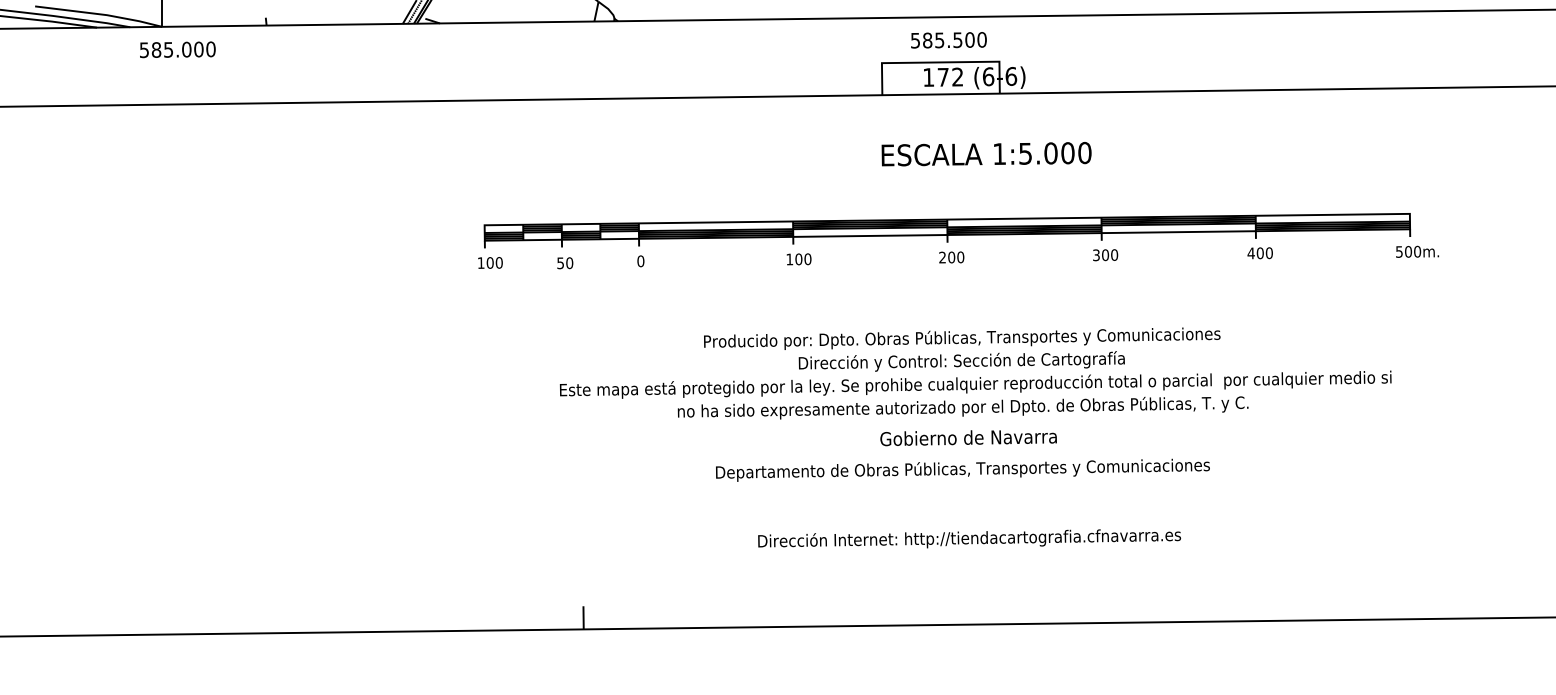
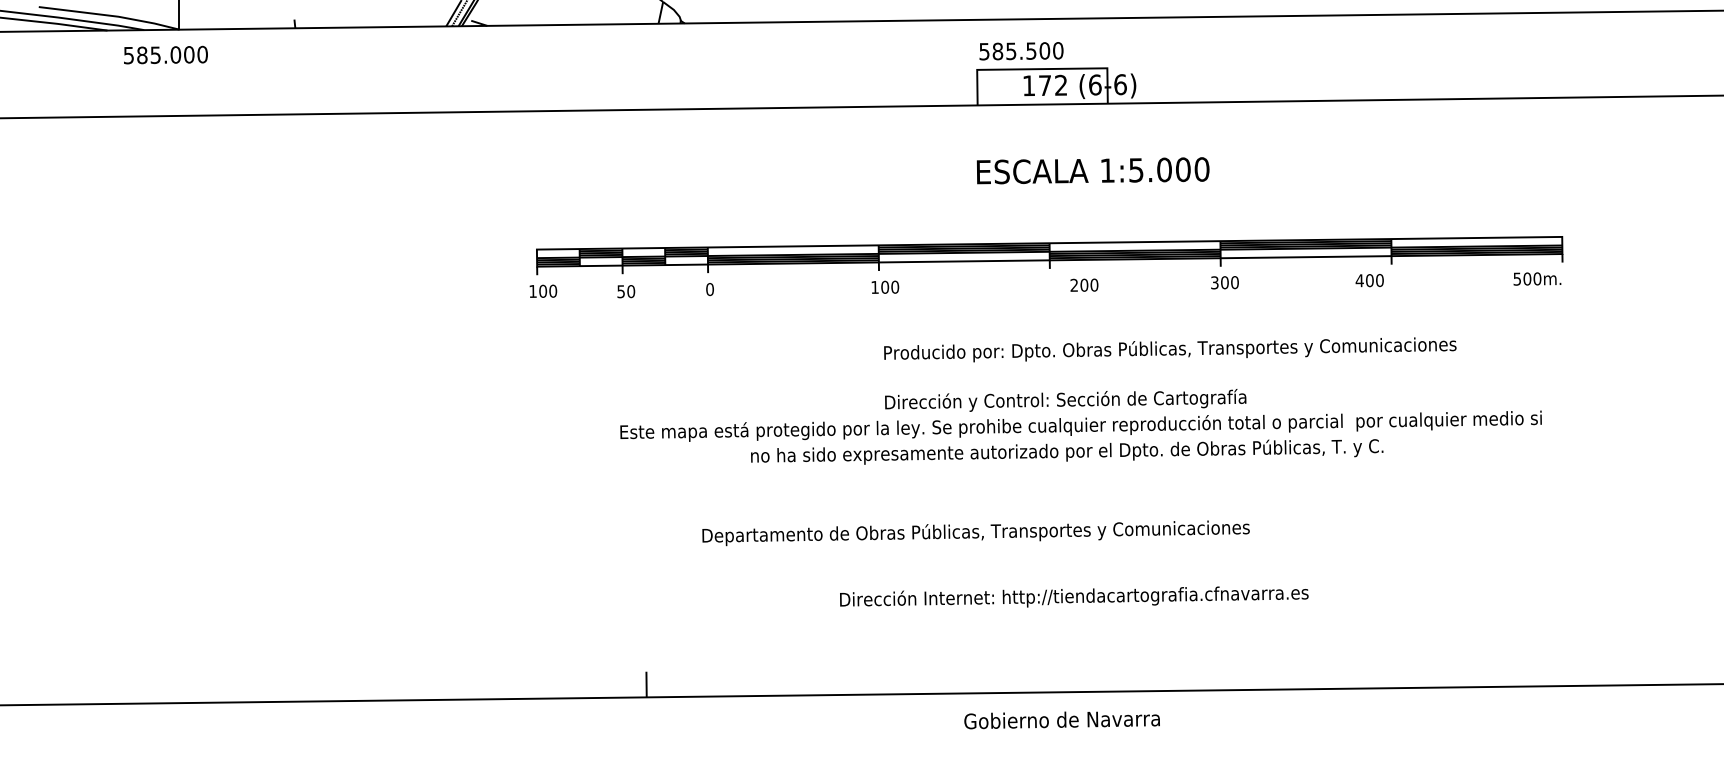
text: (948, 40) -> (1021, 51), moved
text: (177, 49) -> (165, 54), moved
text: (1417, 251) -> (1537, 278), moved
text: (1259, 253) -> (1368, 280), moved
text: (951, 257) -> (1084, 285), moved
text: (962, 338) -> (1170, 349), moved
text: (968, 438) -> (1062, 720), moved
text: (962, 469) -> (975, 532), moved

